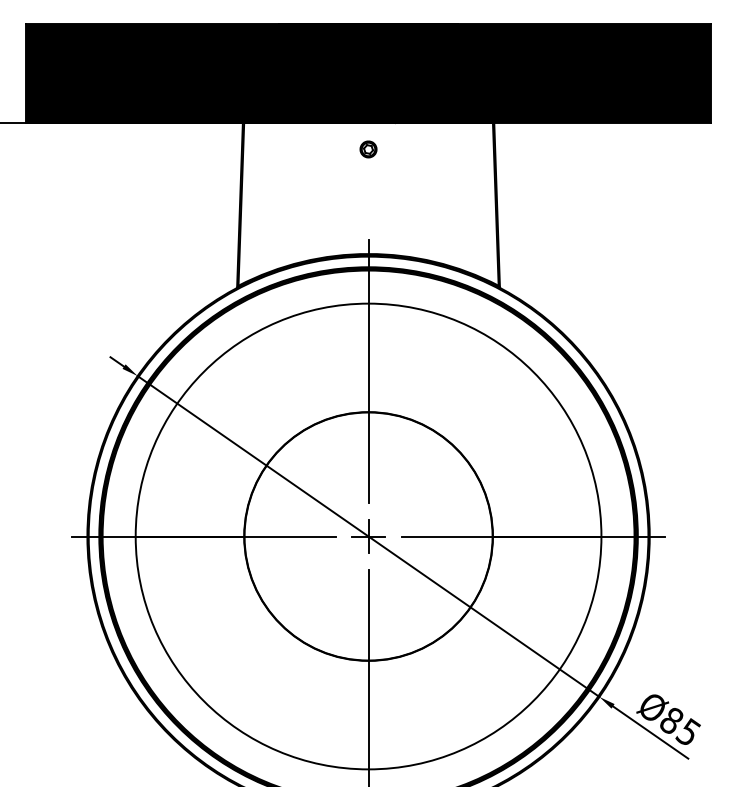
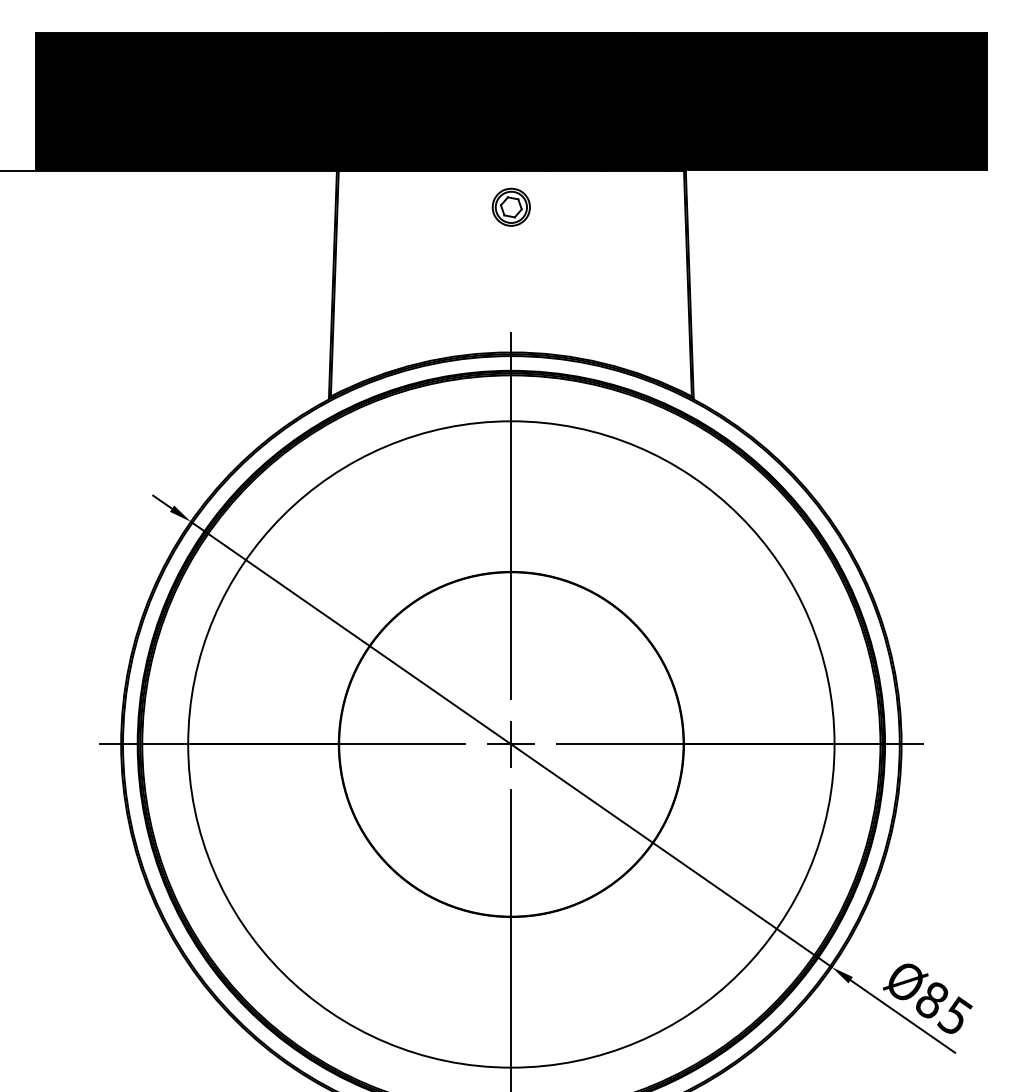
part: (368, 149) -> (511, 207), size x1.67

